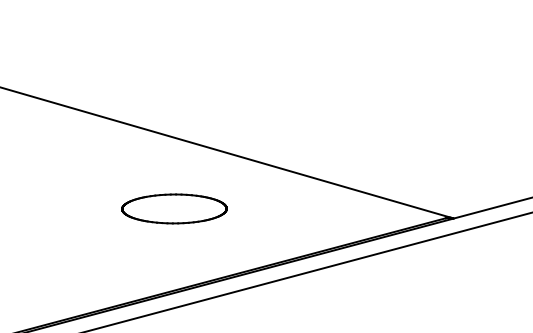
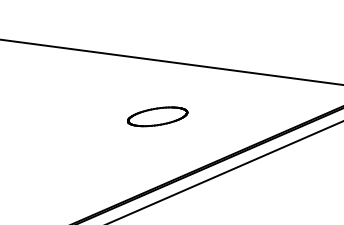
part: (174, 208) -> (157, 116), size x0.7

